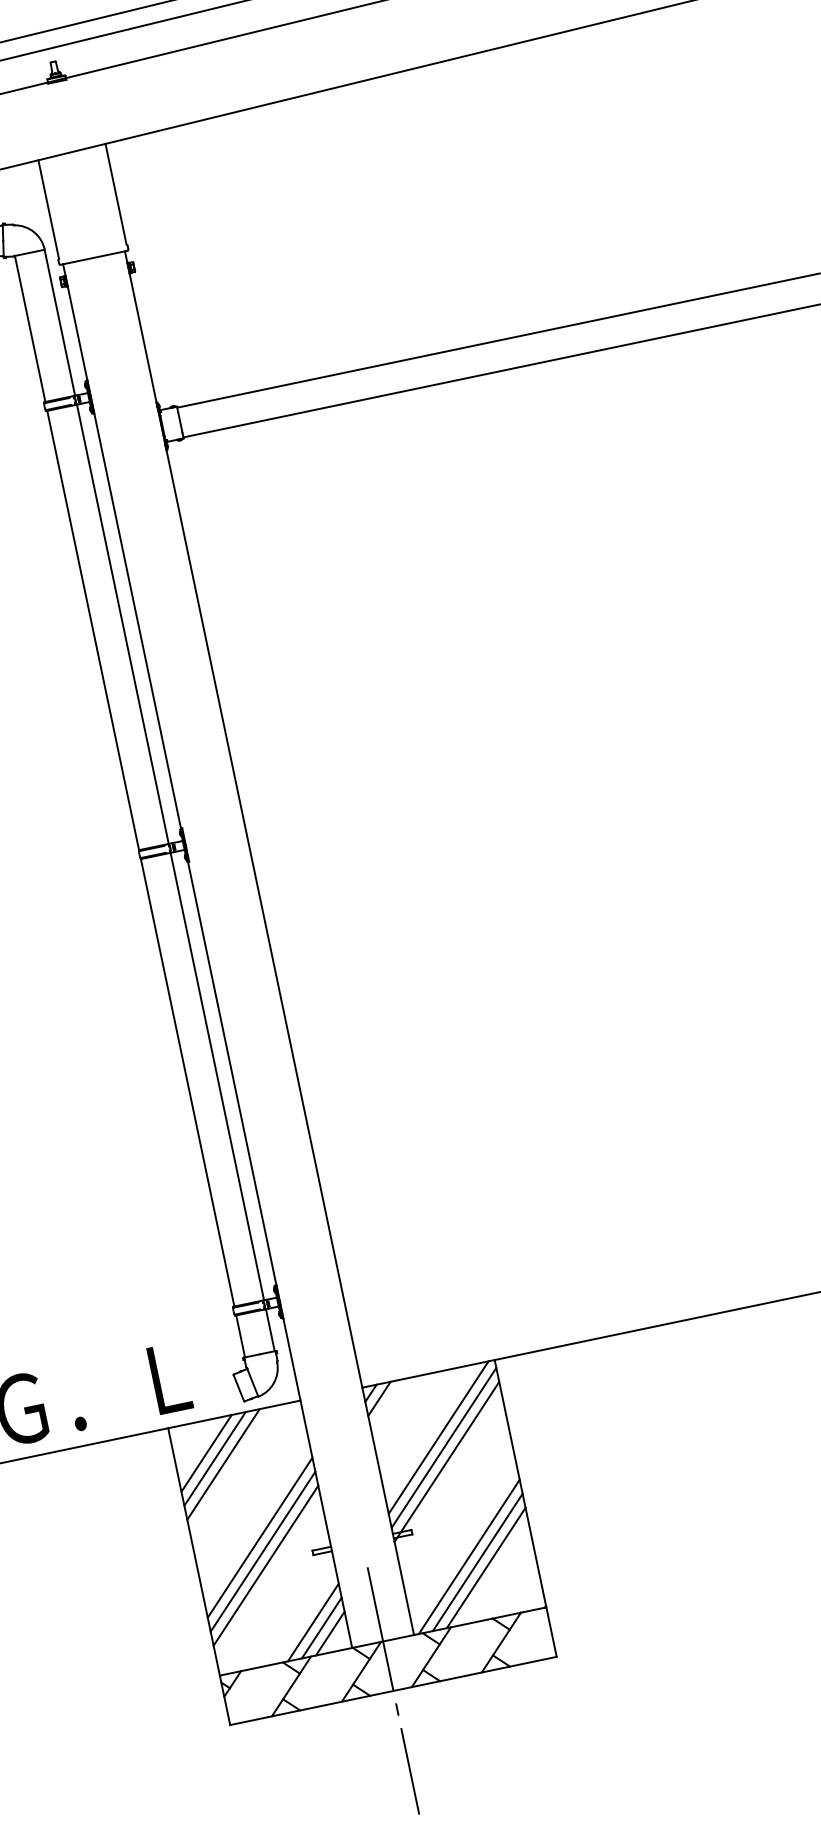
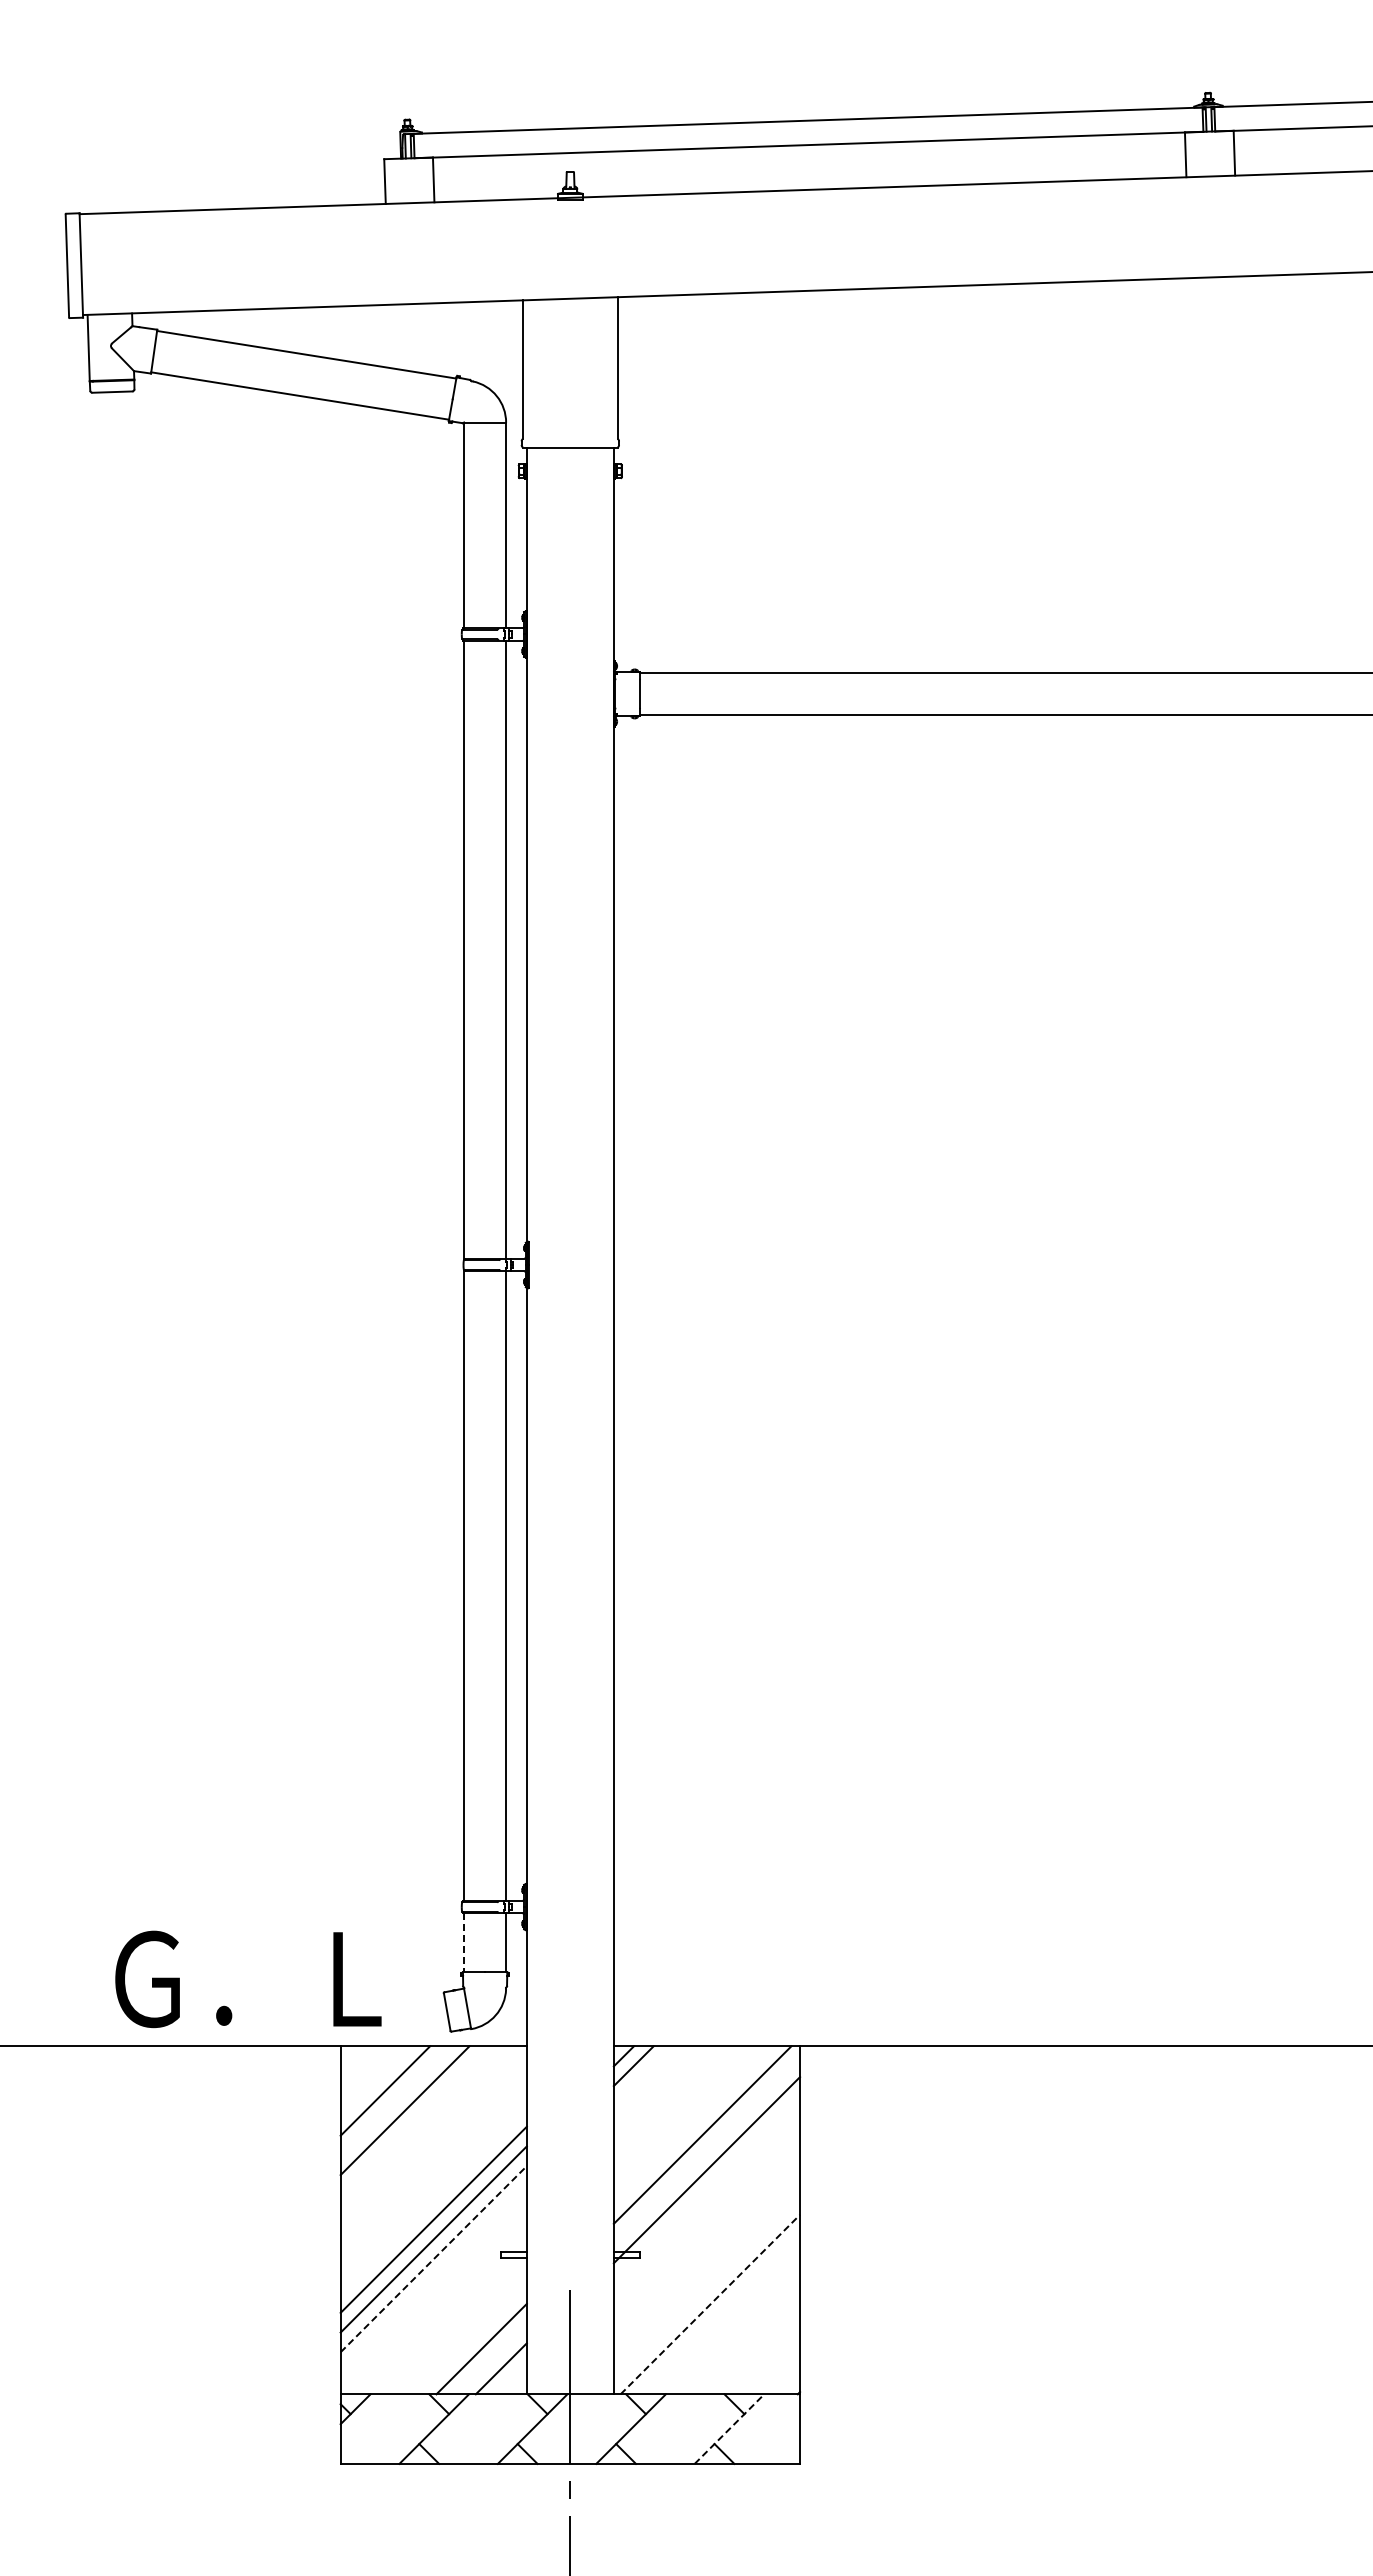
line: (240, 1336) -> (464, 1942), solid -> dashed
line: (443, 1447) -> (706, 2150), removed
line: (214, 1458) -> (394, 2100), removed
line: (469, 1556) -> (710, 2304), solid -> dashed
line: (477, 1562) -> (720, 2314), removed
line: (265, 1566) -> (433, 2259), solid -> dashed
line: (486, 1568) -> (730, 2324), removed
line: (321, 1627) -> (491, 2358), removed
line: (501, 1642) -> (729, 2428), solid -> dashed

